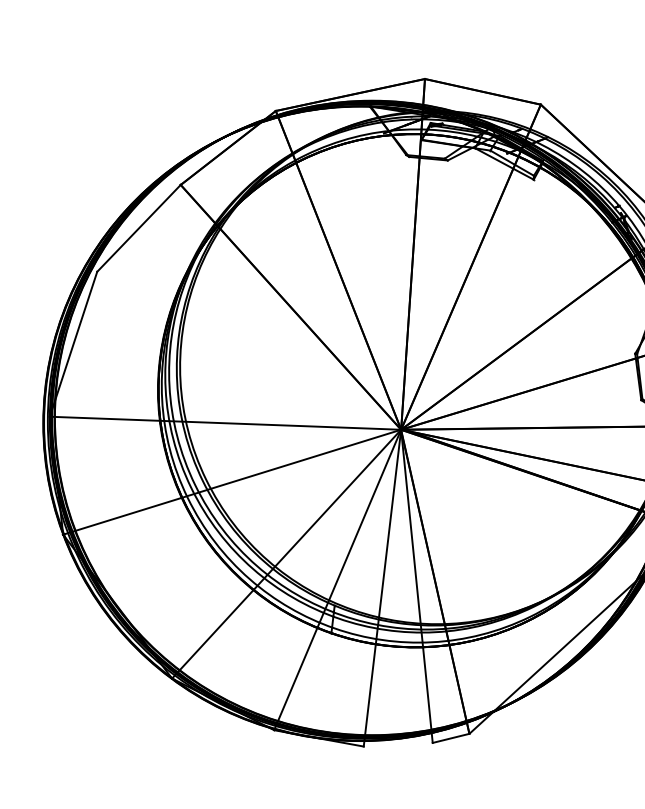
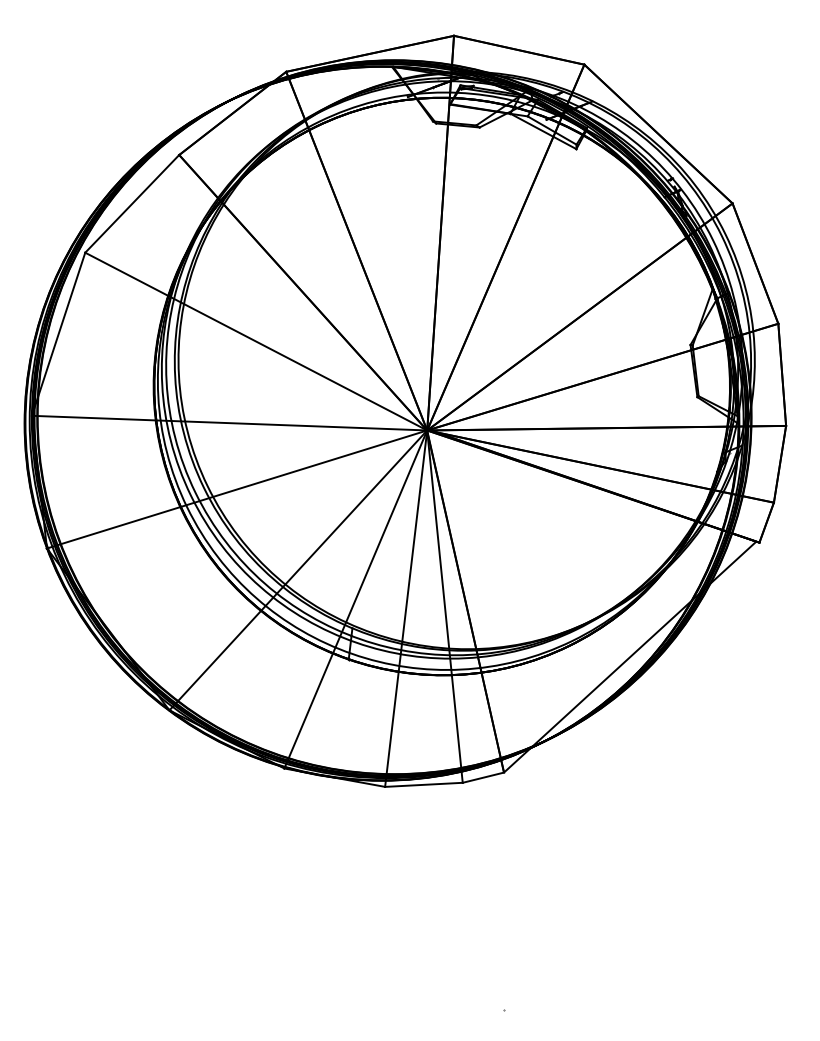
line: (249, 350) -> (256, 341), added
line: (397, 744) -> (423, 784), added

